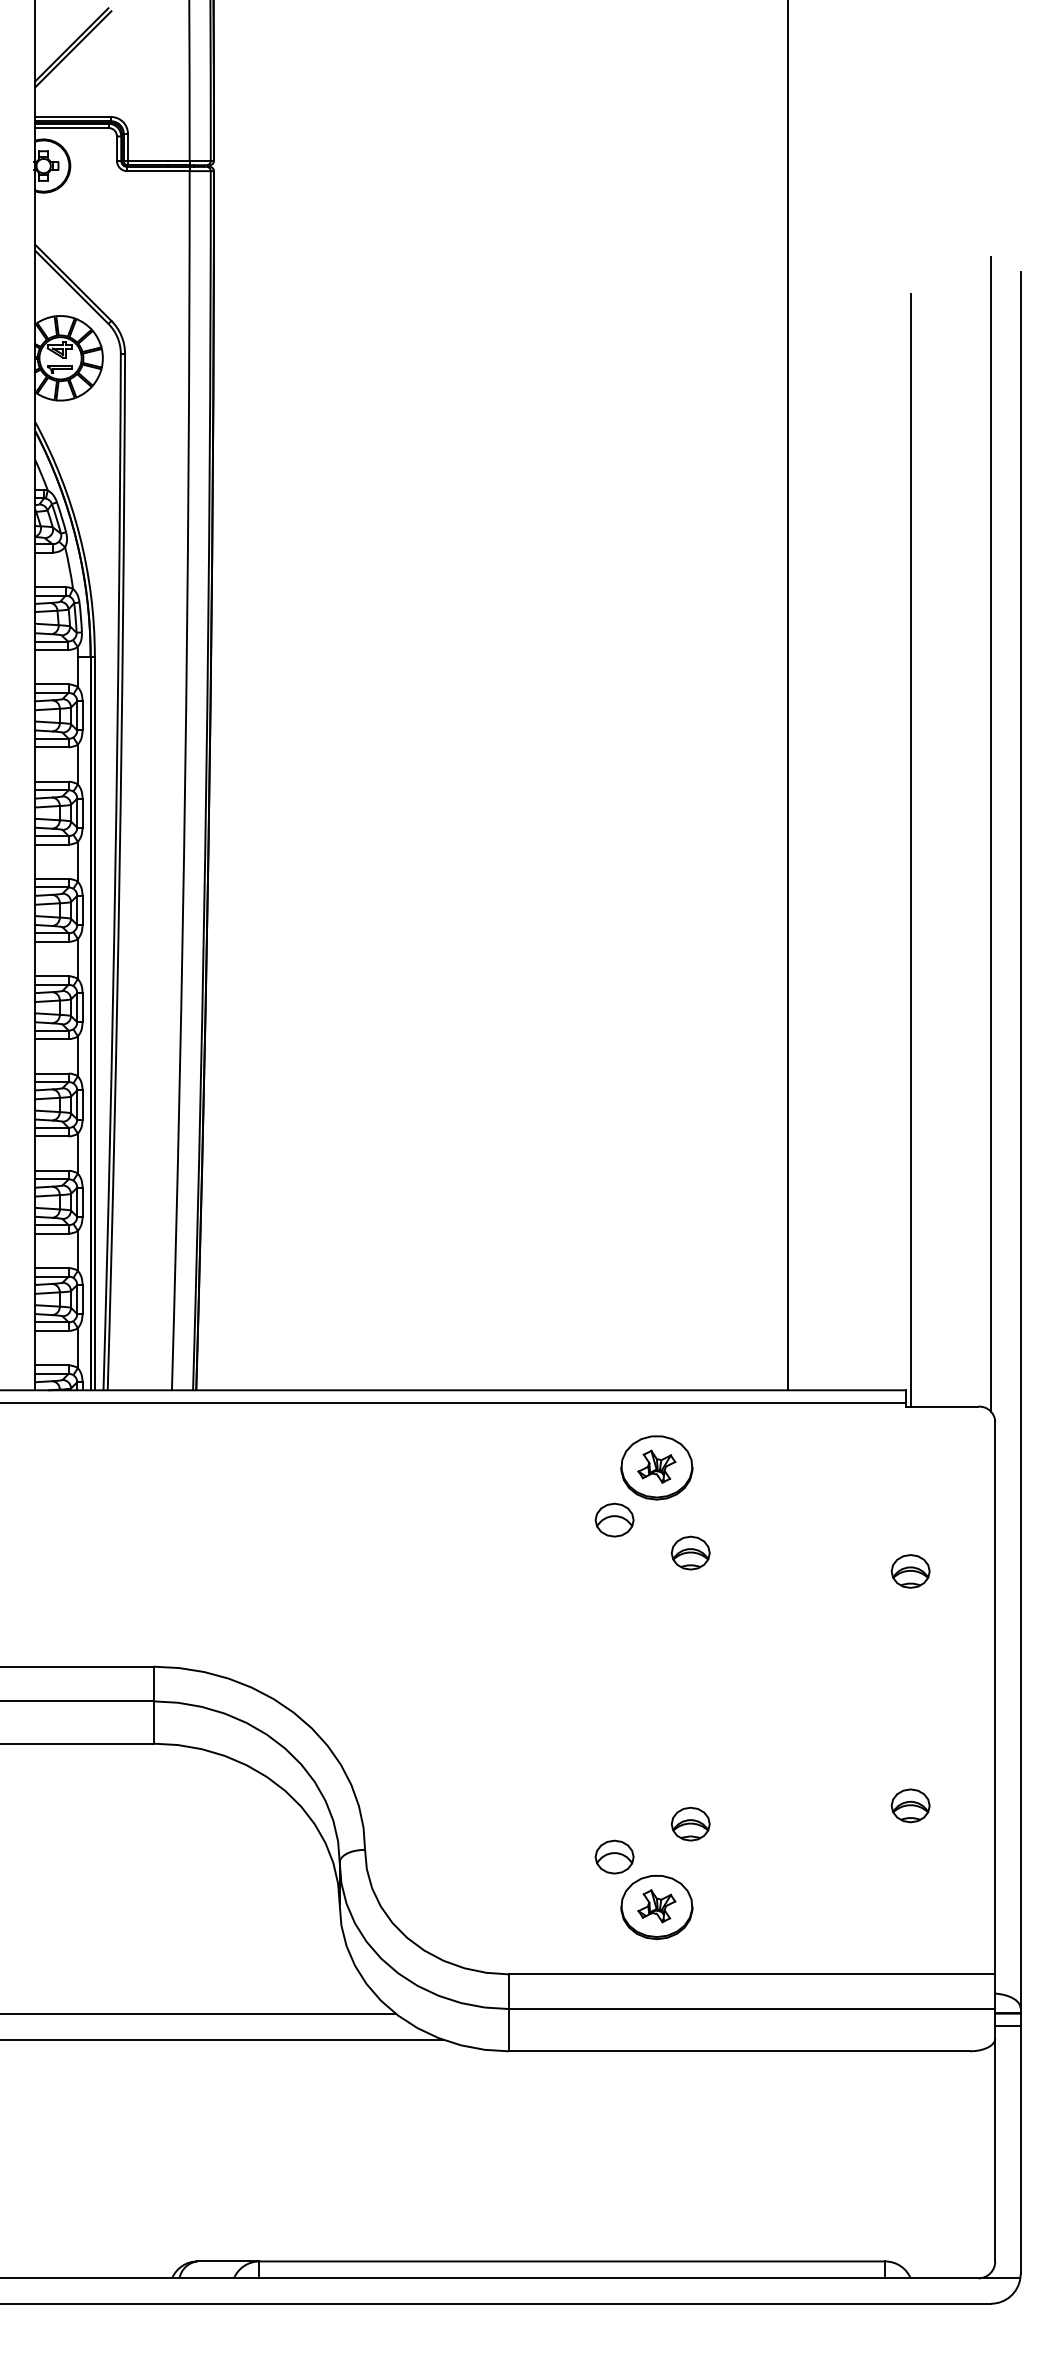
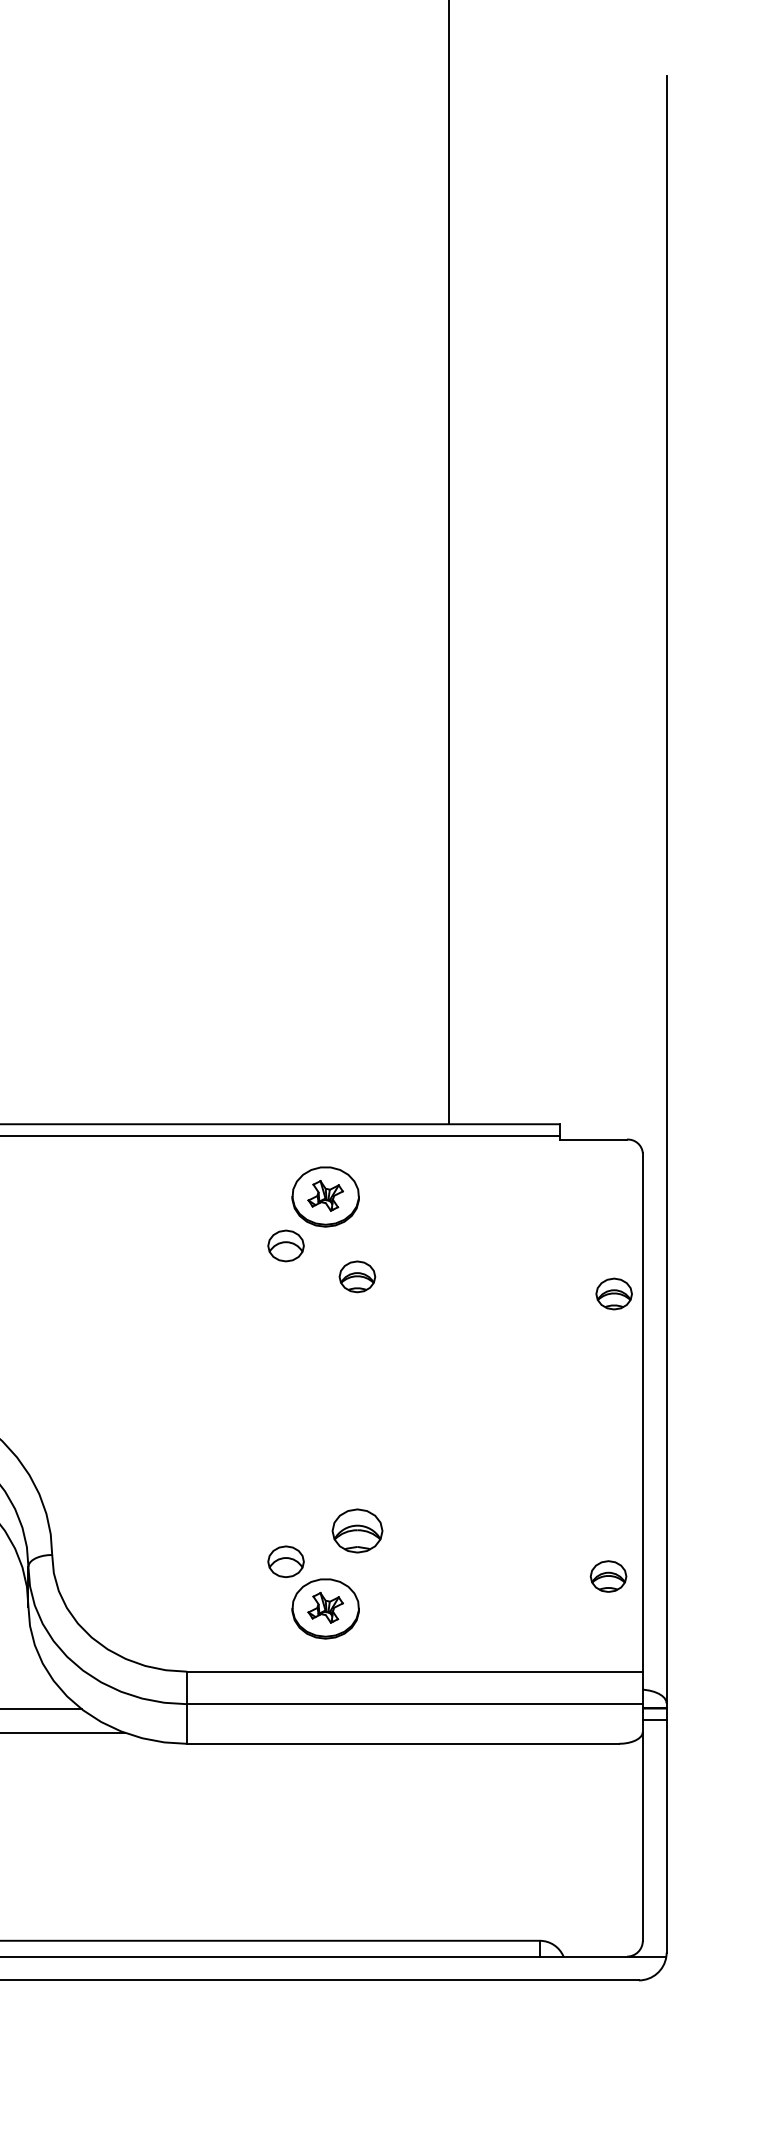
line: (991, 834) -> (639, 603), removed
line: (910, 849) -> (563, 617), removed
part: (910, 1571) -> (614, 1294), moved
part: (910, 1805) -> (608, 1576), moved
part: (690, 1823) -> (357, 1530), size x1.4

